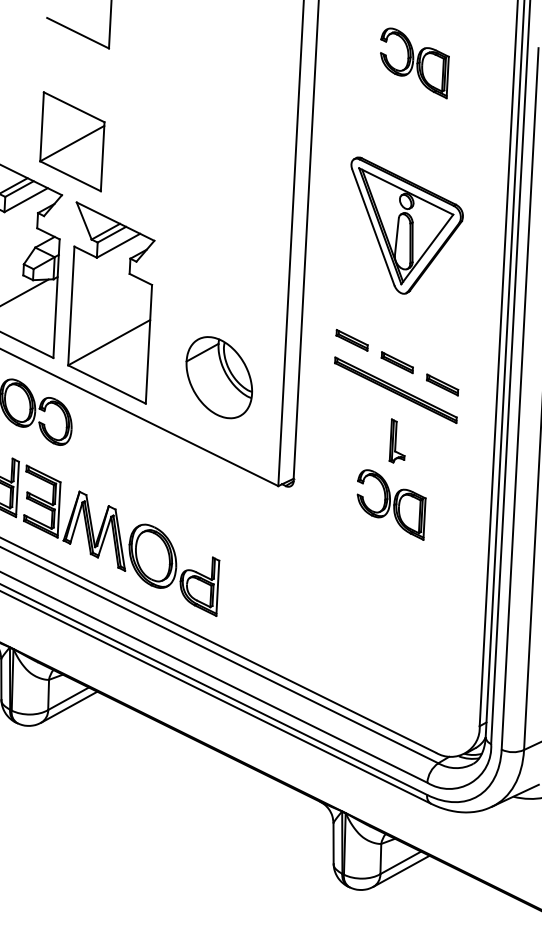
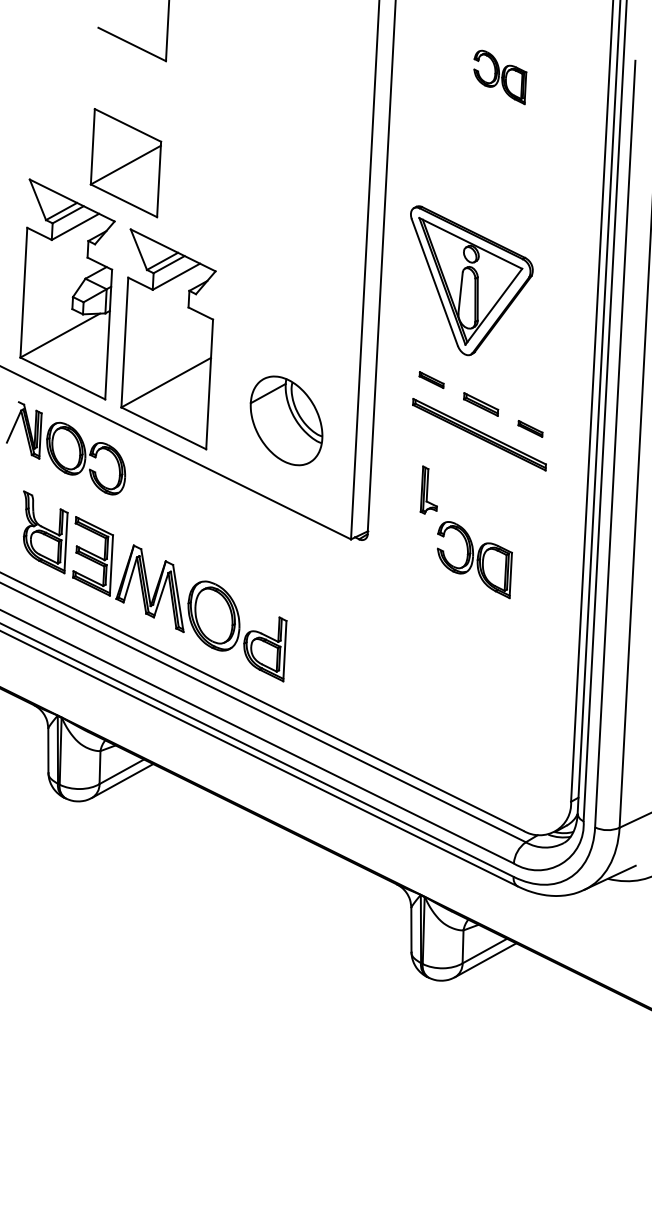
part: (415, 63) -> (500, 77), size x0.7
part: (406, 225) -> (471, 280), moved
part: (351, 339) -> (431, 379), size x0.7
part: (442, 384) -> (530, 428), size x0.7
part: (396, 440) -> (428, 489), moved

